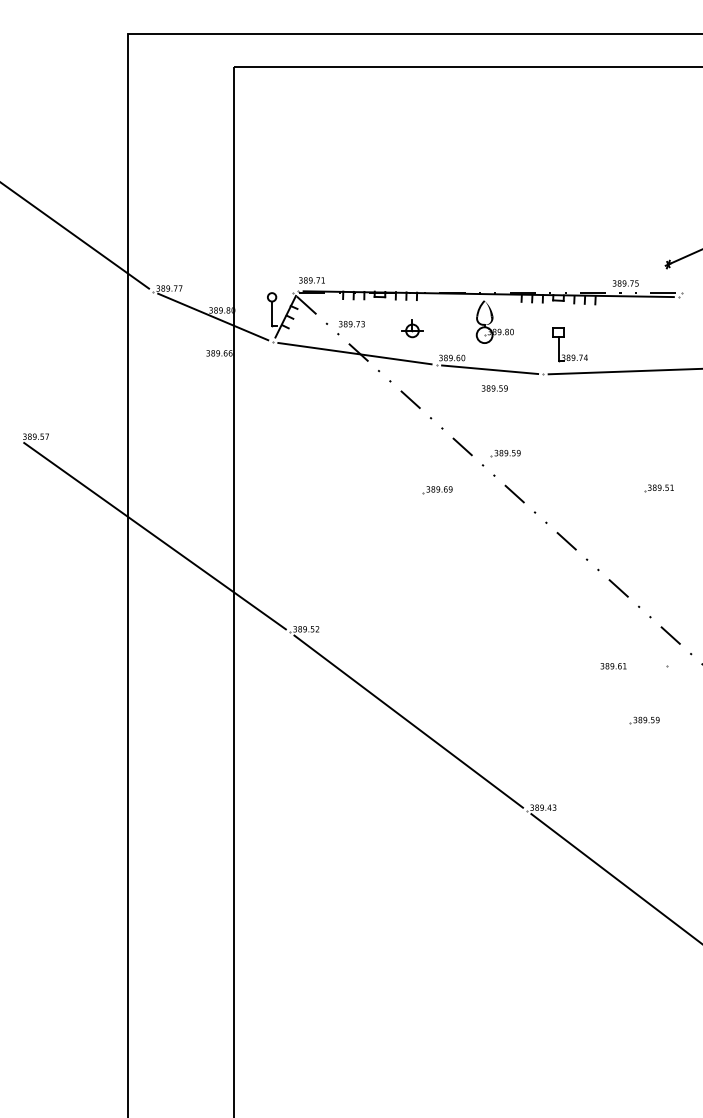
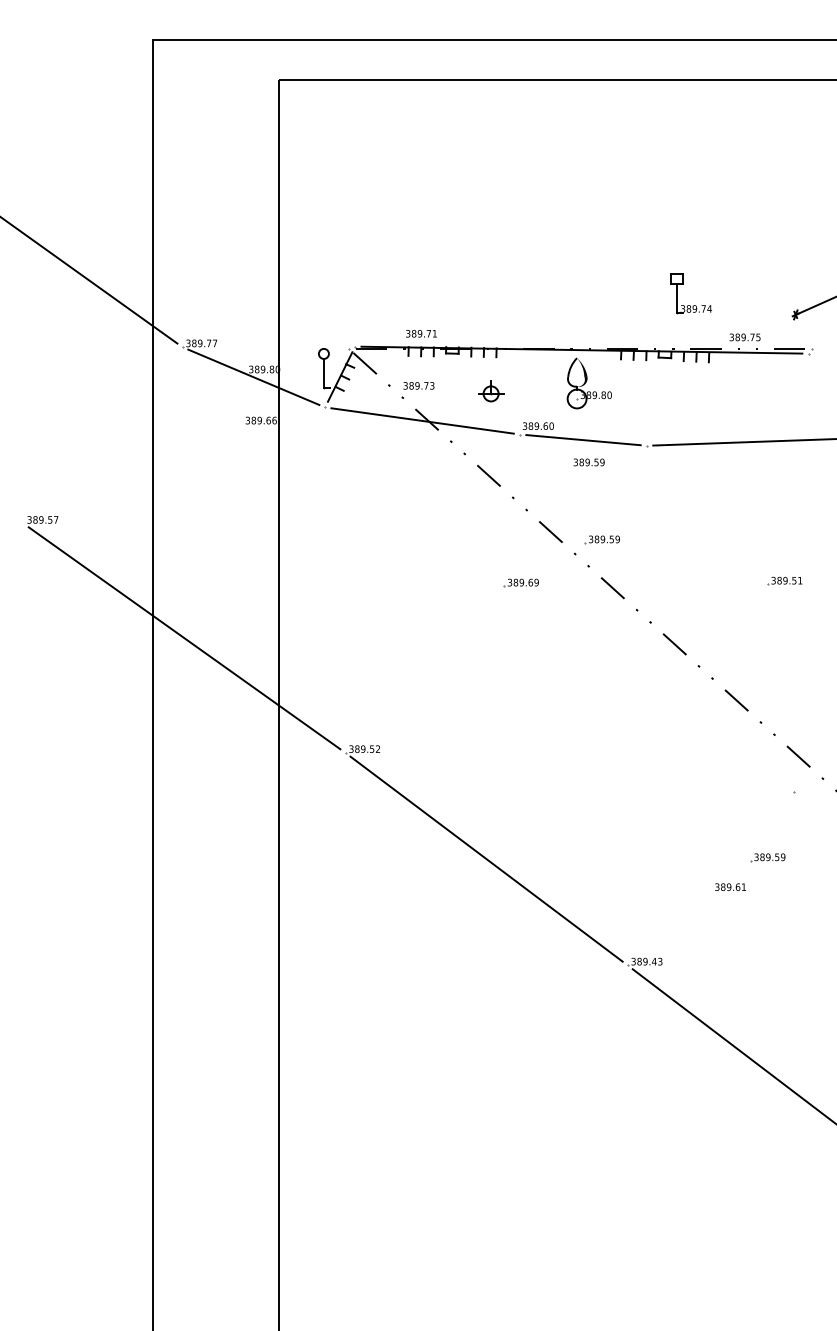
text: (312, 280) -> (421, 333), moved
part: (563, 337) -> (683, 284), moved
text: (613, 665) -> (730, 886), moved

